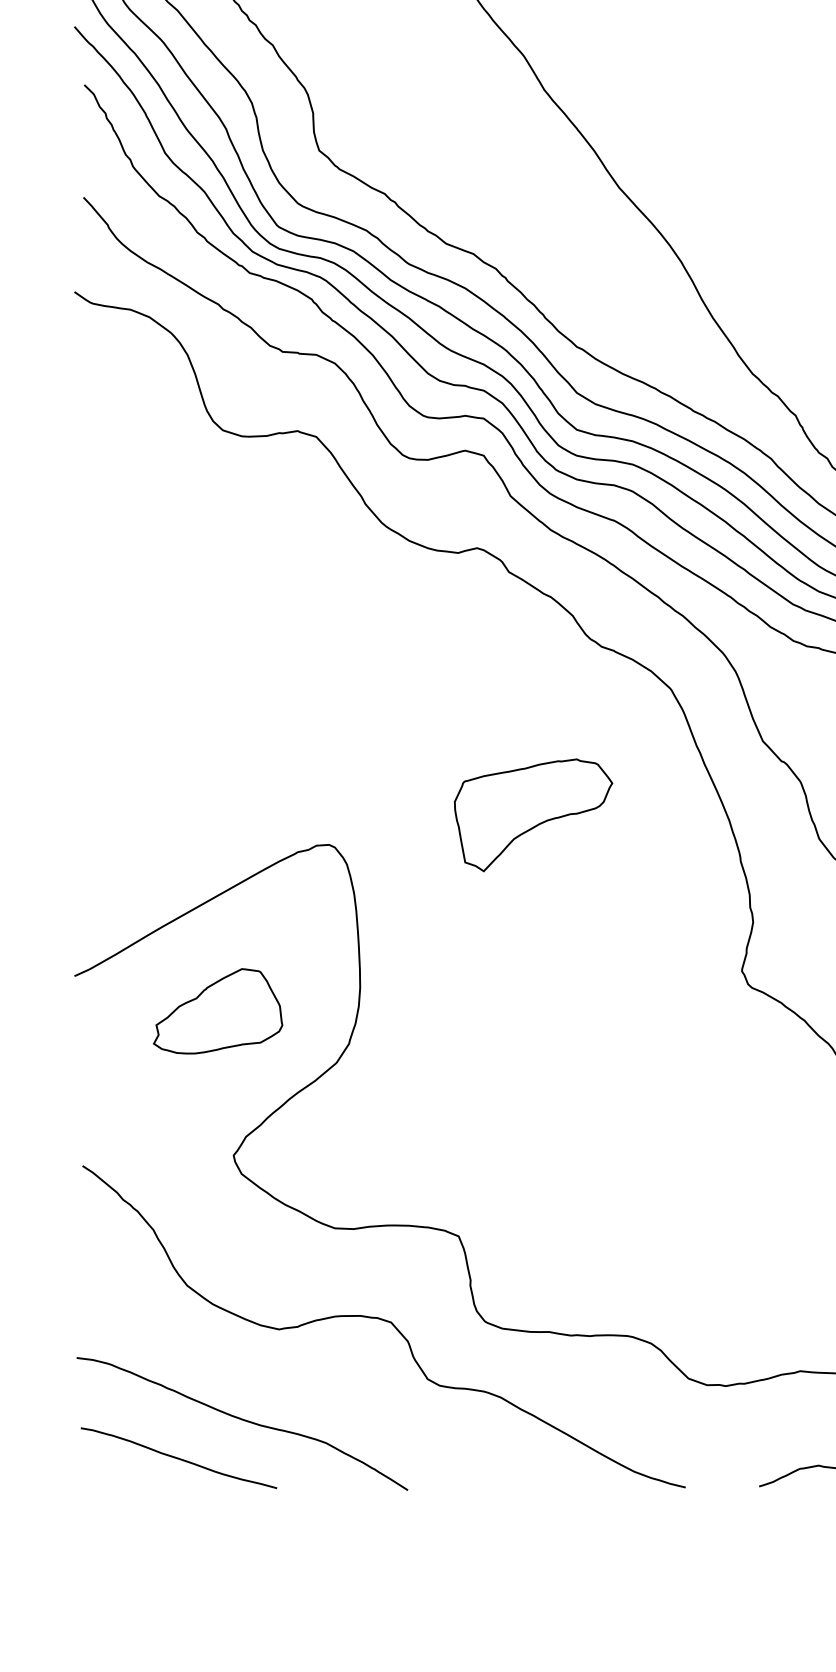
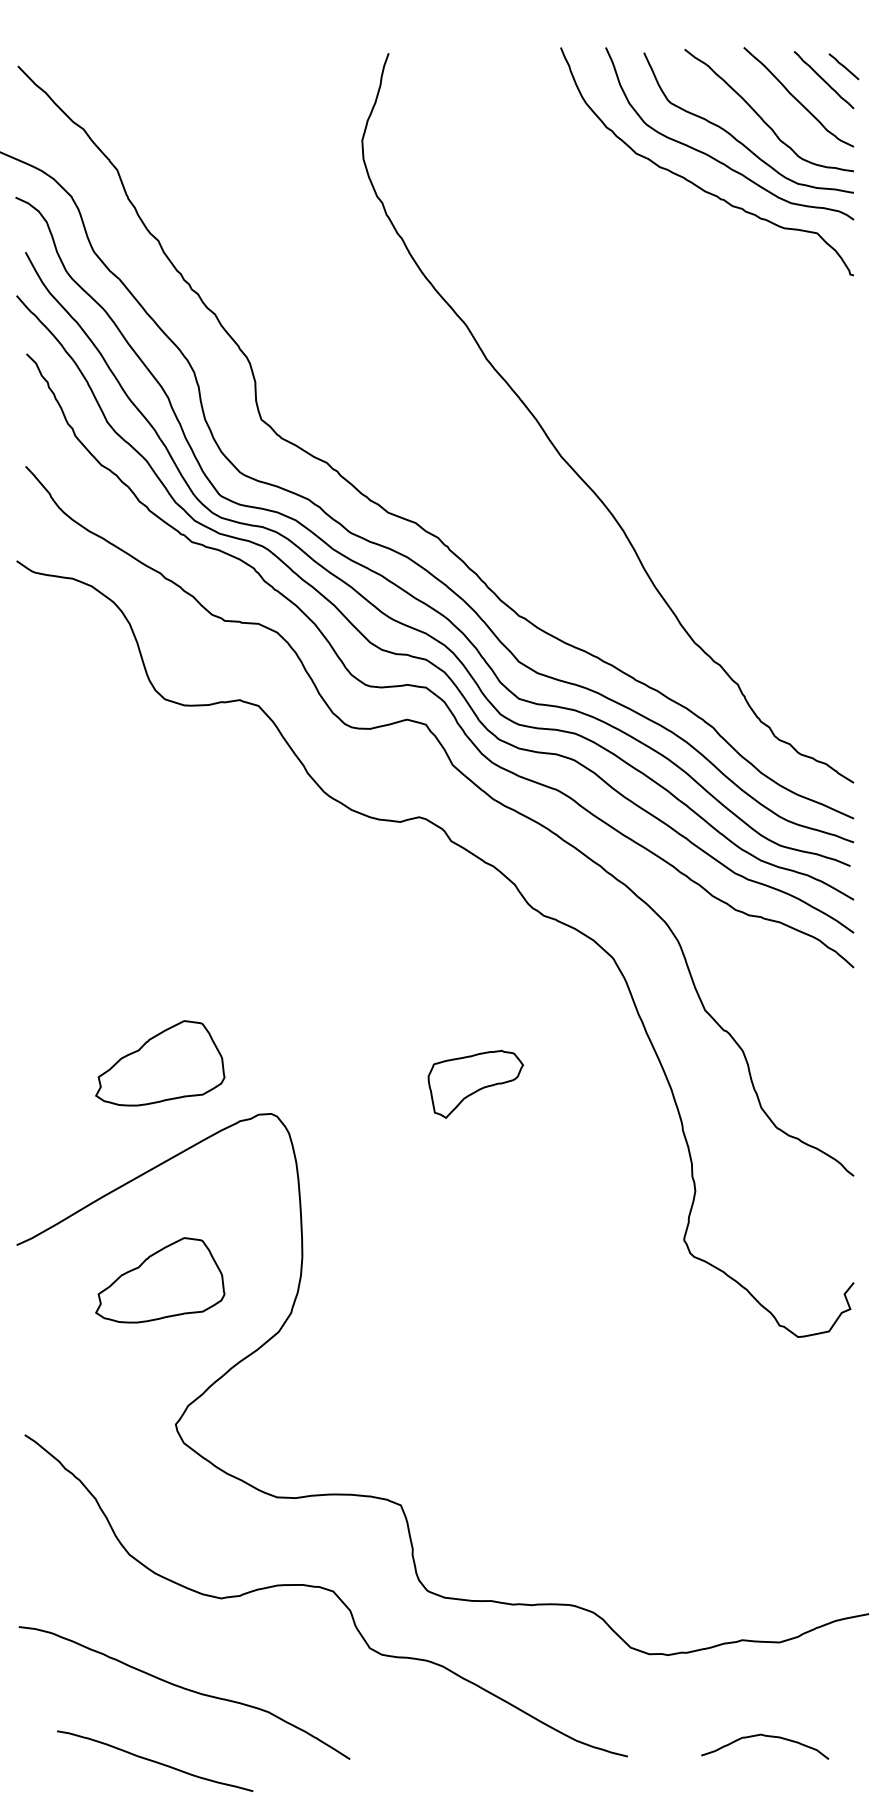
part: (218, 794) -> (160, 1063), added
part: (533, 815) -> (475, 1084), size x0.6
curve: (178, 1457) -> (154, 1760), moved

